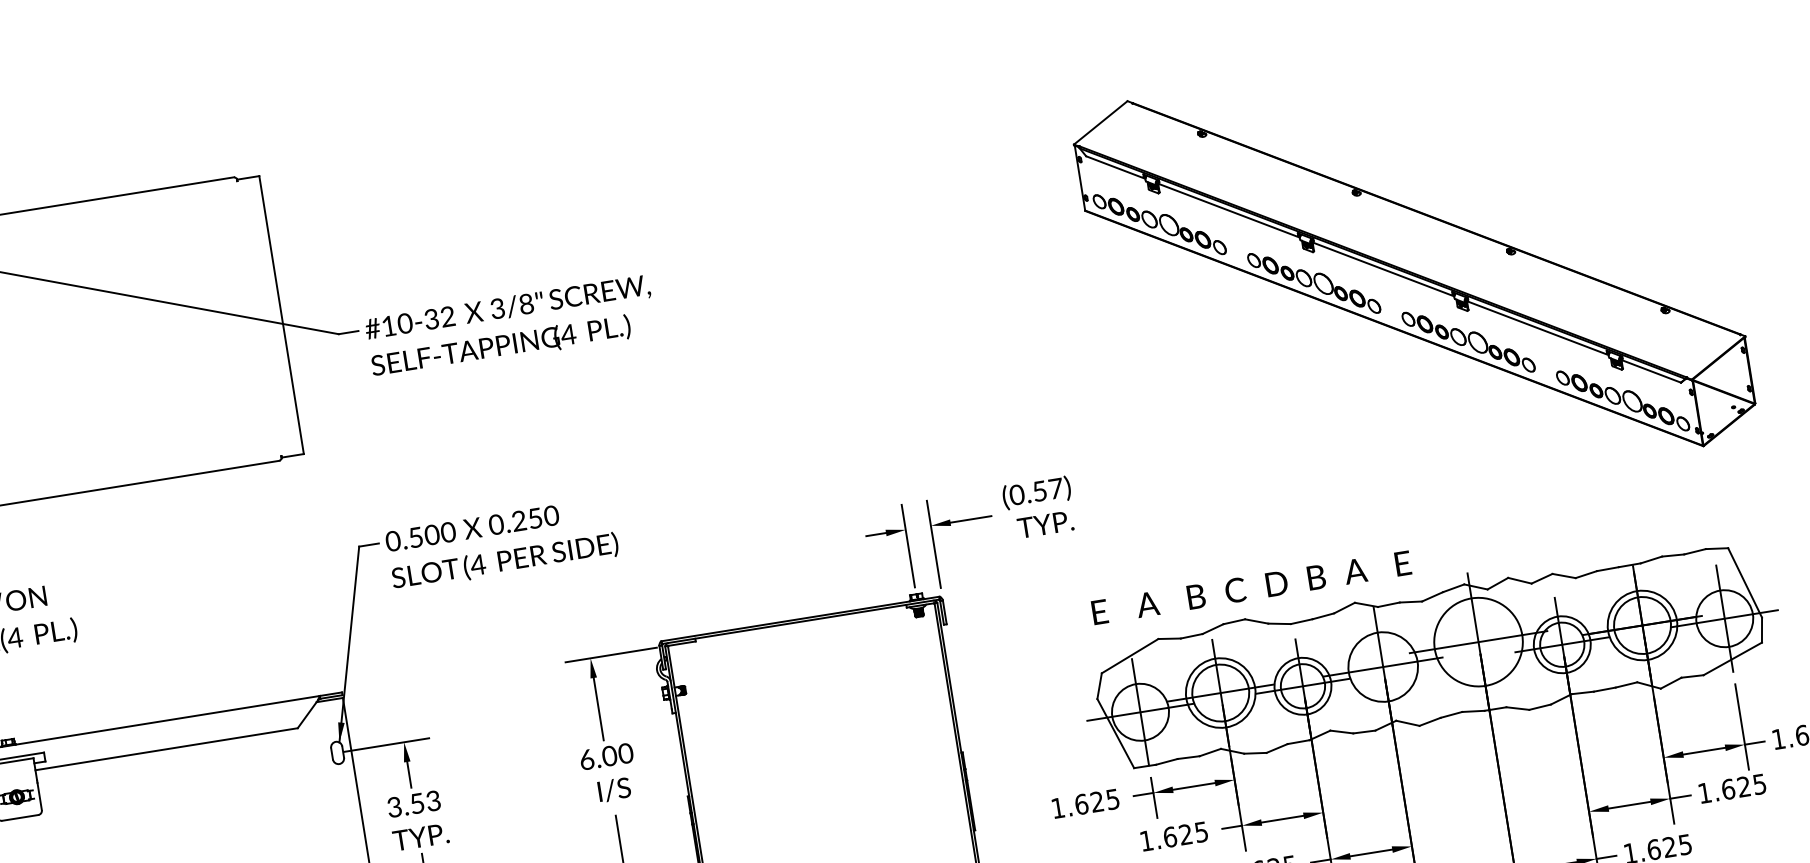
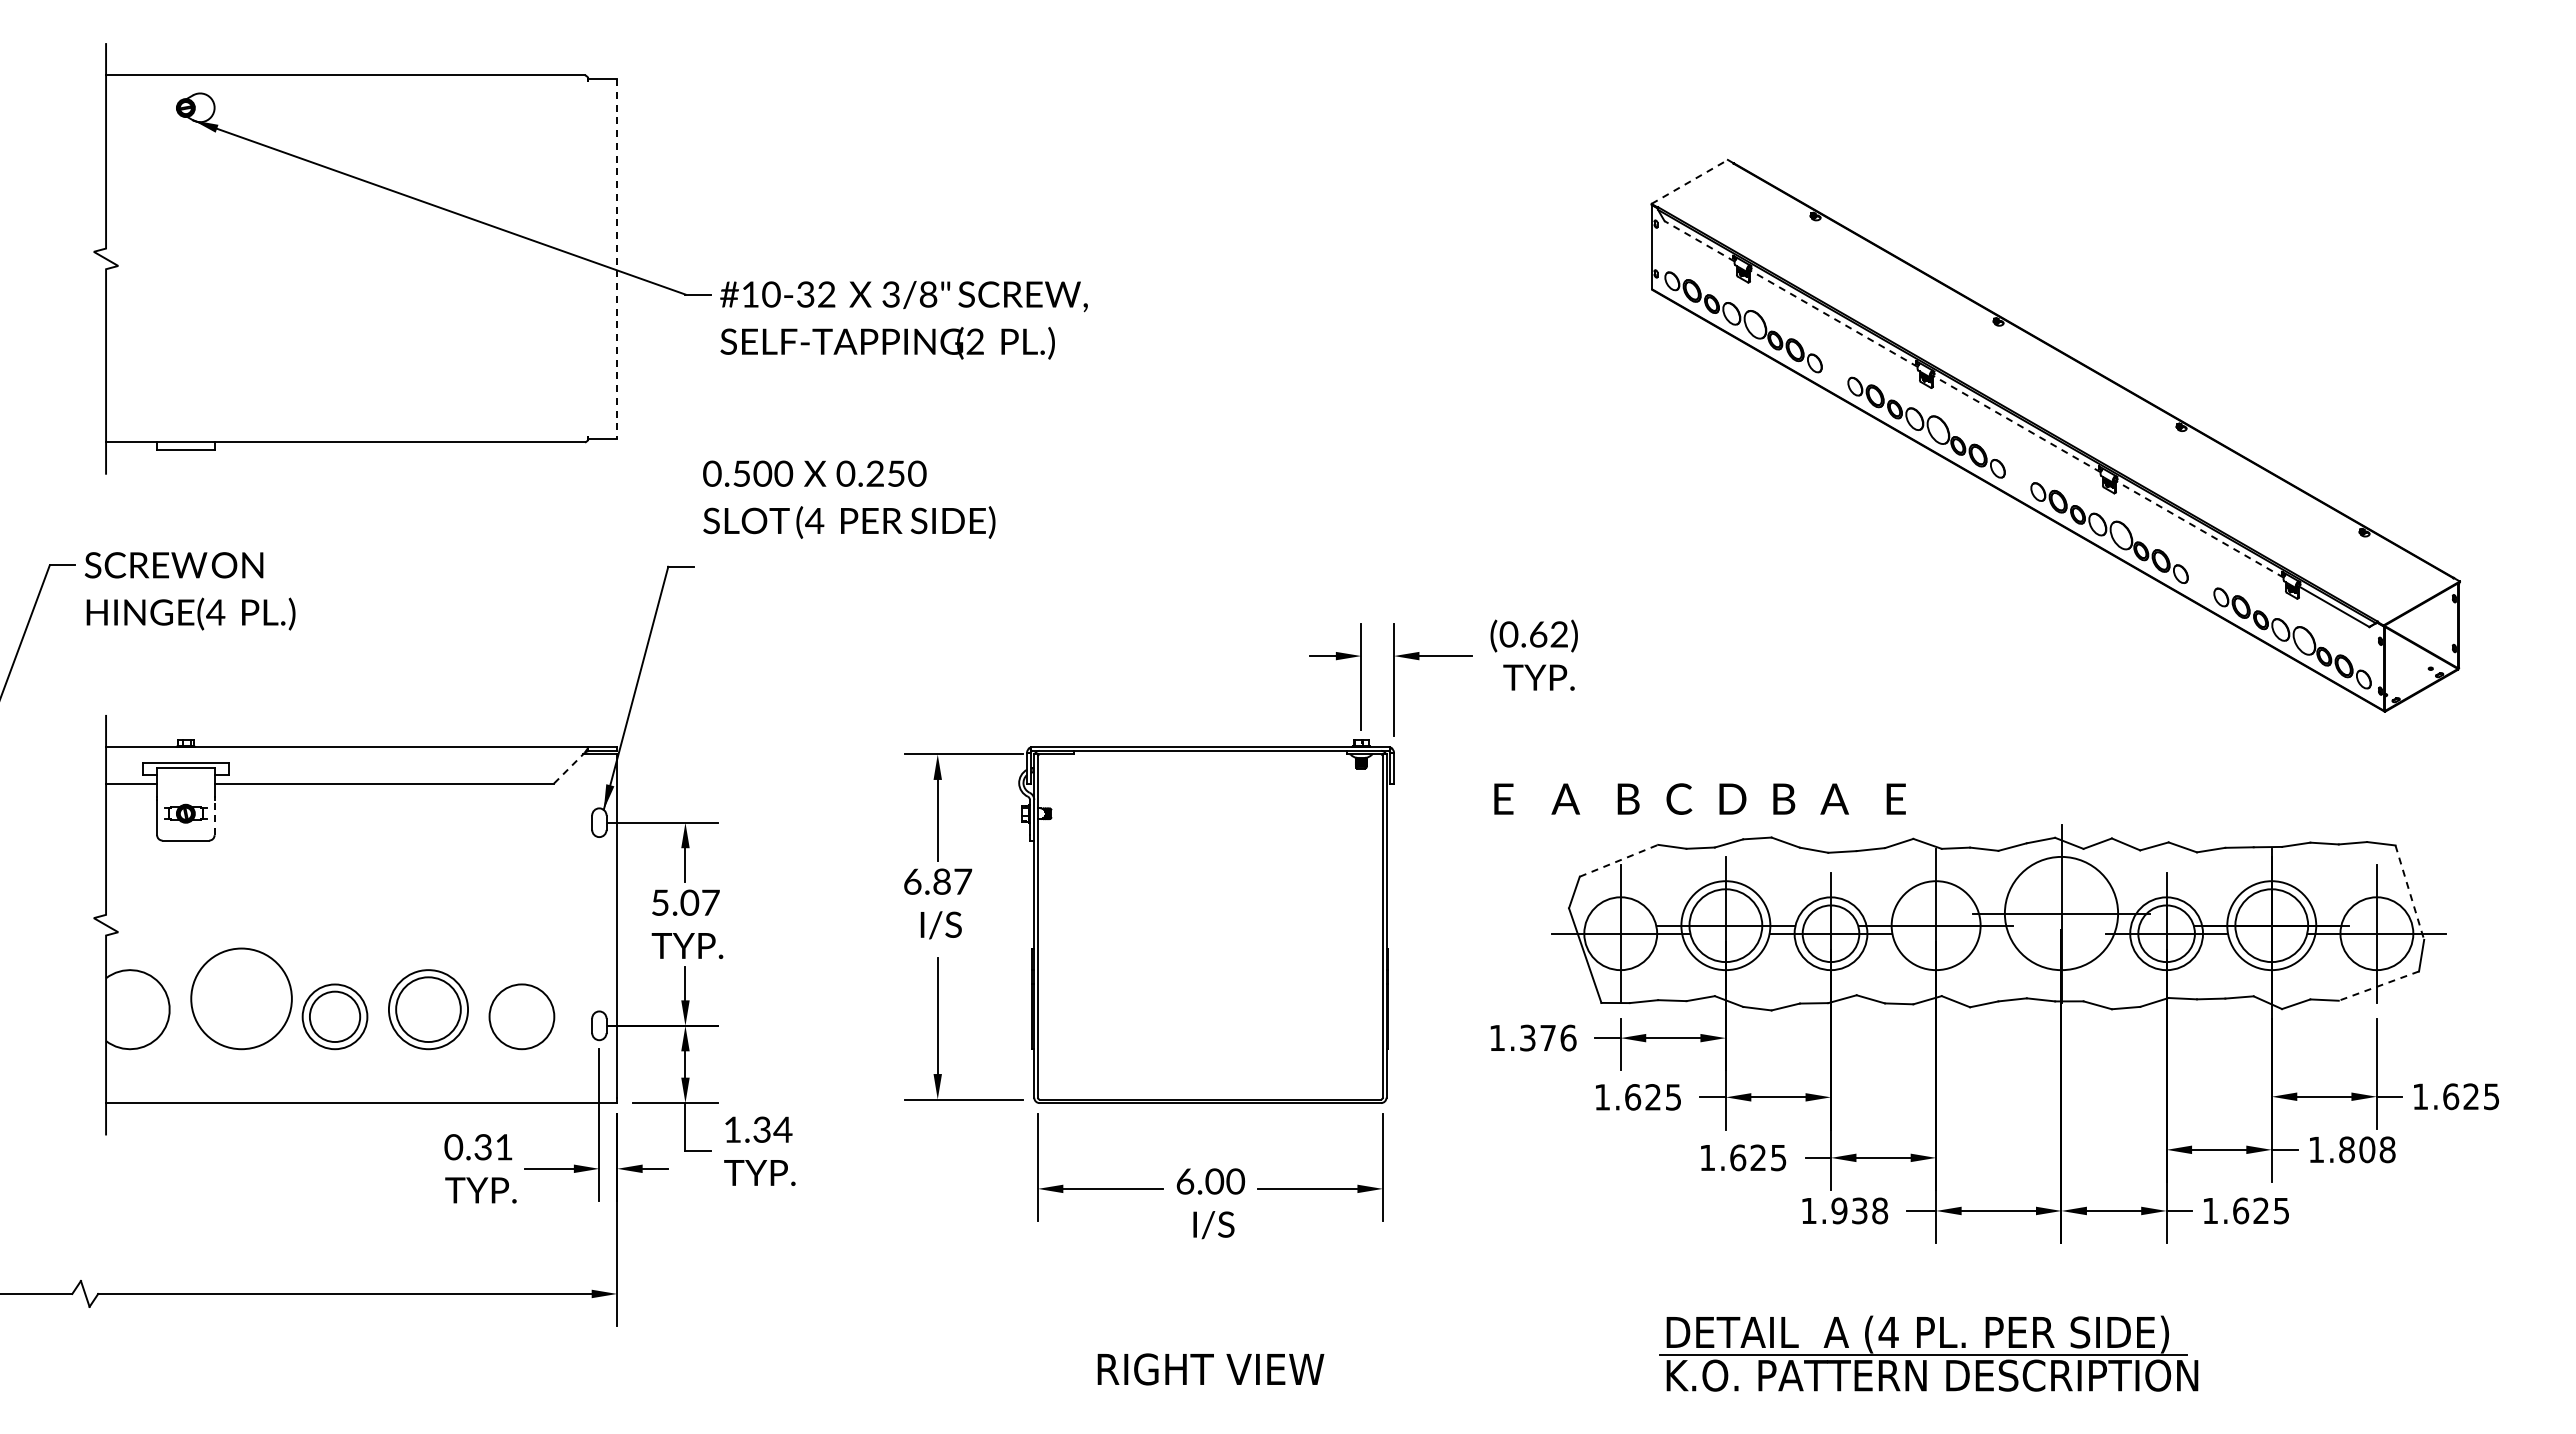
line: (1101, 122) -> (1690, 181), solid -> dashed
line: (1115, 167) -> (1699, 241), solid -> dashed
line: (1227, 209) -> (1832, 317), solid -> dashed
line: (1382, 269) -> (2015, 423), solid -> dashed
line: (281, 314) -> (617, 258), solid -> dashed
line: (1536, 327) -> (2198, 528), solid -> dashed
text: (567, 334) -> (974, 341), (4 -> (2
text: (1048, 489) -> (1549, 634), (0.57) -> (0.62)
text: (502, 544) -> (849, 499), moved
line: (1744, 583) -> (2409, 893), solid -> dashed
text: (1251, 587) -> (1699, 798), moved
line: (1130, 655) -> (1619, 860), solid -> dashed
line: (1732, 659) -> (2378, 986), solid -> dashed
line: (307, 714) -> (569, 768), solid -> dashed
text: (617, 754) -> (952, 881), 6.00 -> 6.87
text: (1744, 786) -> (2367, 1149), 1.625 -> 1.808
line: (39, 796) -> (214, 817), solid -> dashed
text: (1097, 801) -> (1548, 1037), 1.625 -> 1.376
text: (414, 803) -> (685, 902), 3.53 -> 5.07

